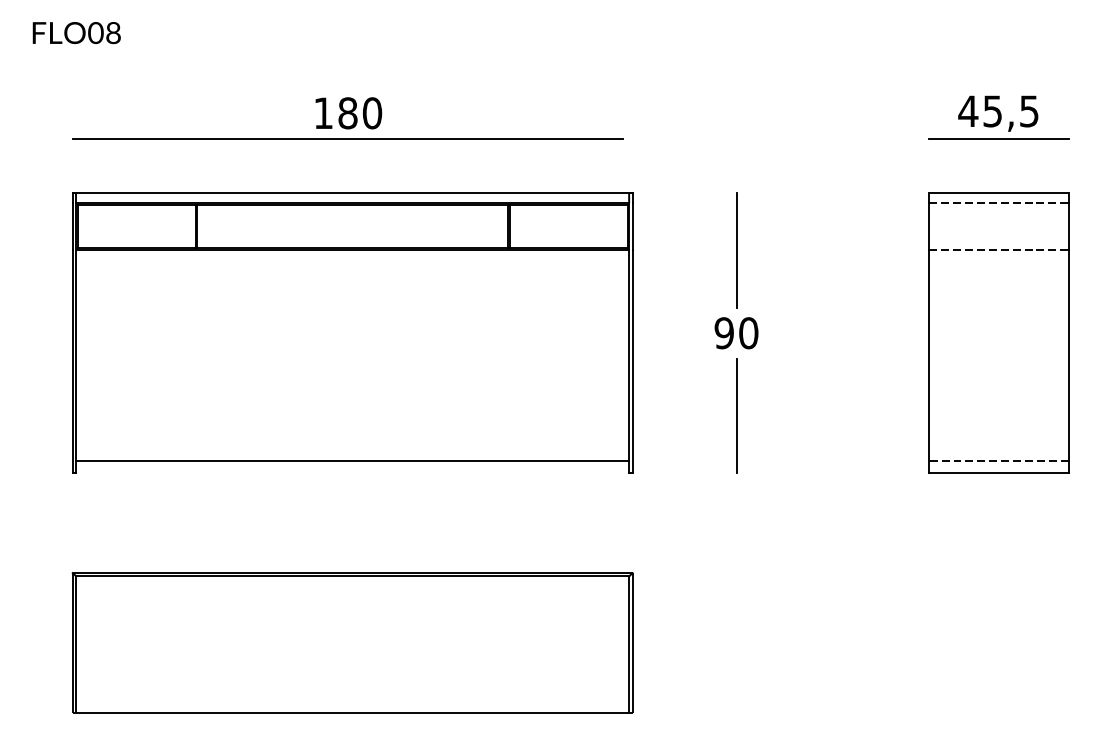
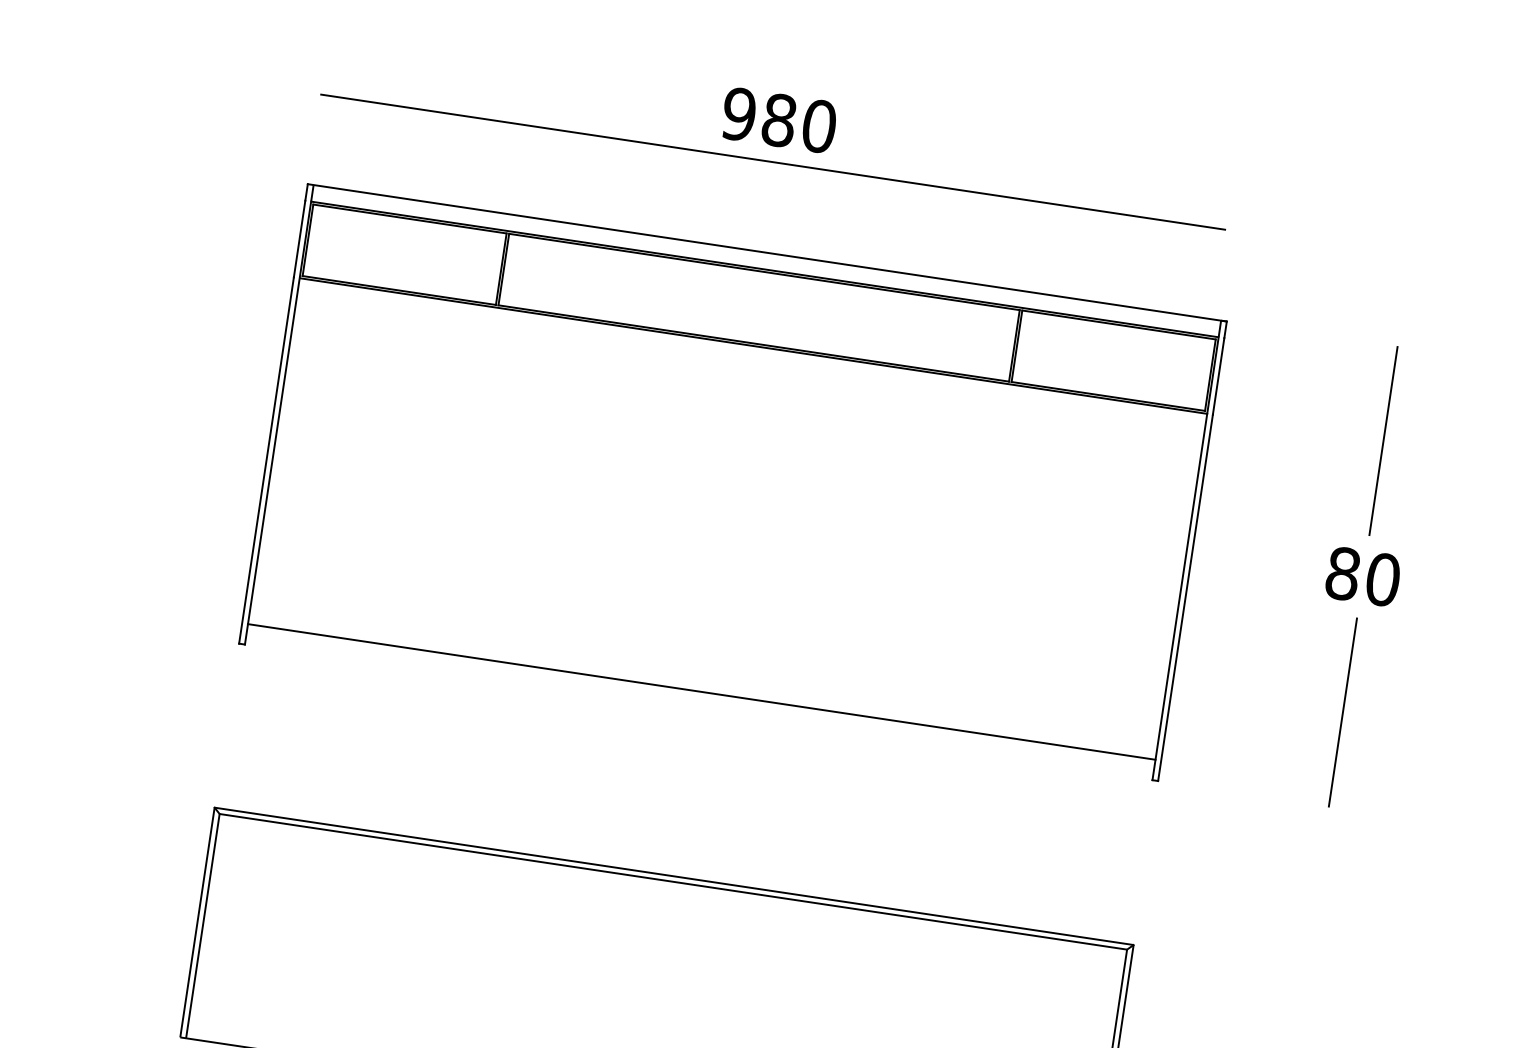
text: (323, 113) -> (738, 114), 180 -> 980
text: (723, 333) -> (1341, 573), 90 -> 80

